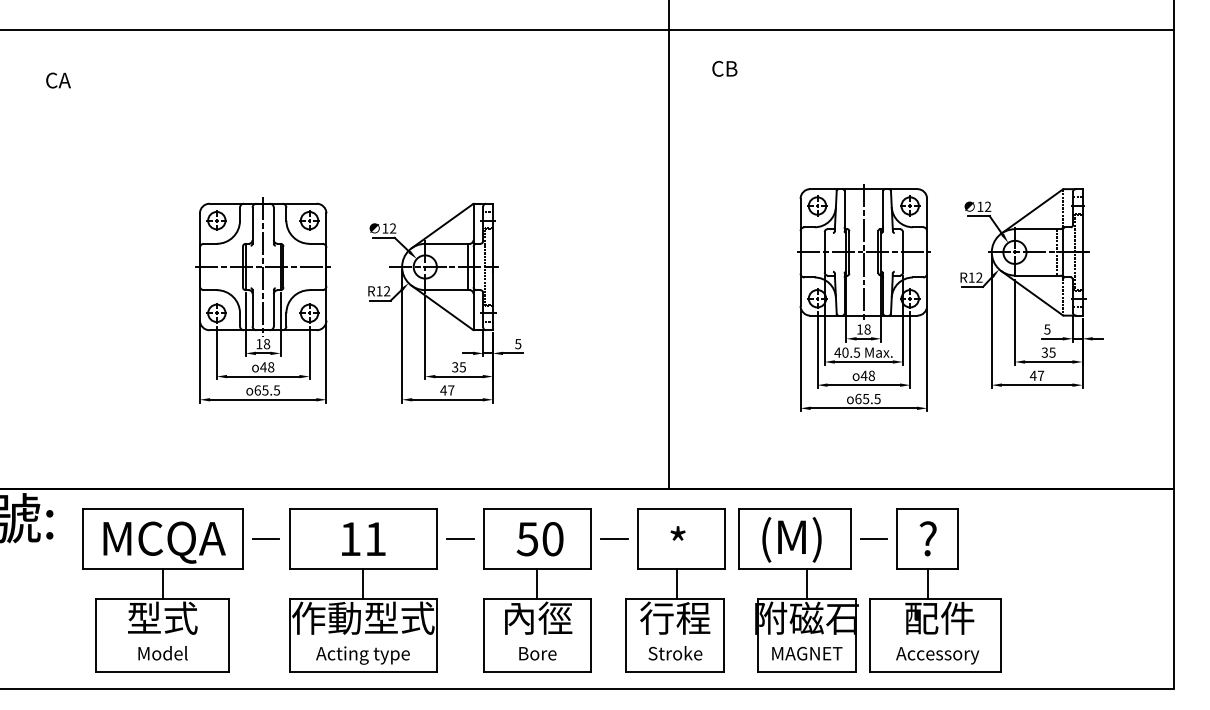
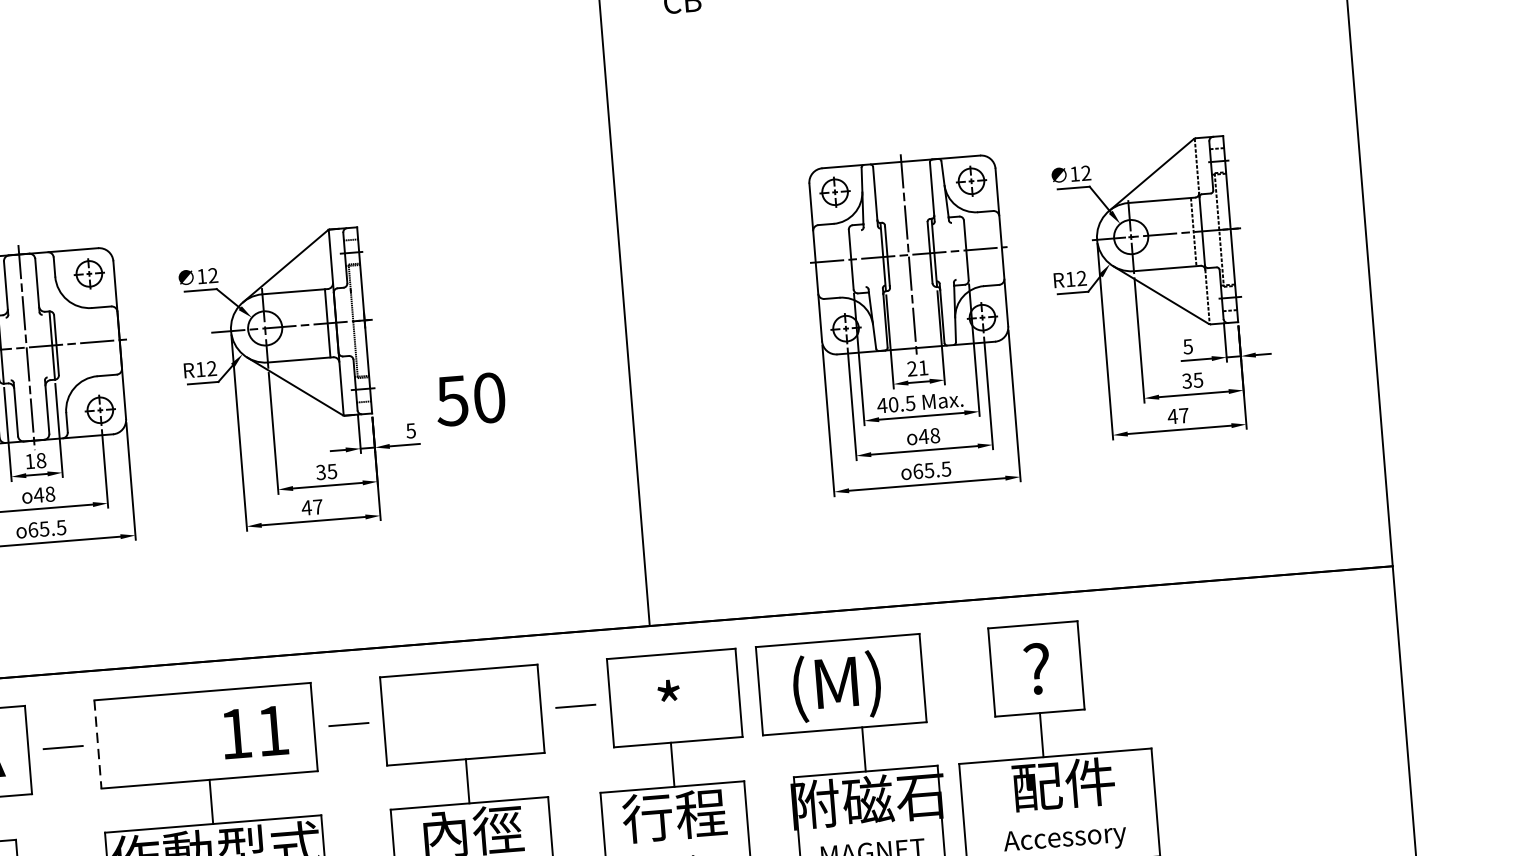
text: (863, 329) -> (917, 368), 18 -> 21
line: (289, 538) -> (97, 744), solid -> dashed
text: (363, 538) -> (254, 731), moved
text: (539, 539) -> (469, 400), moved
line: (873, 539) -> (956, 676), removed

